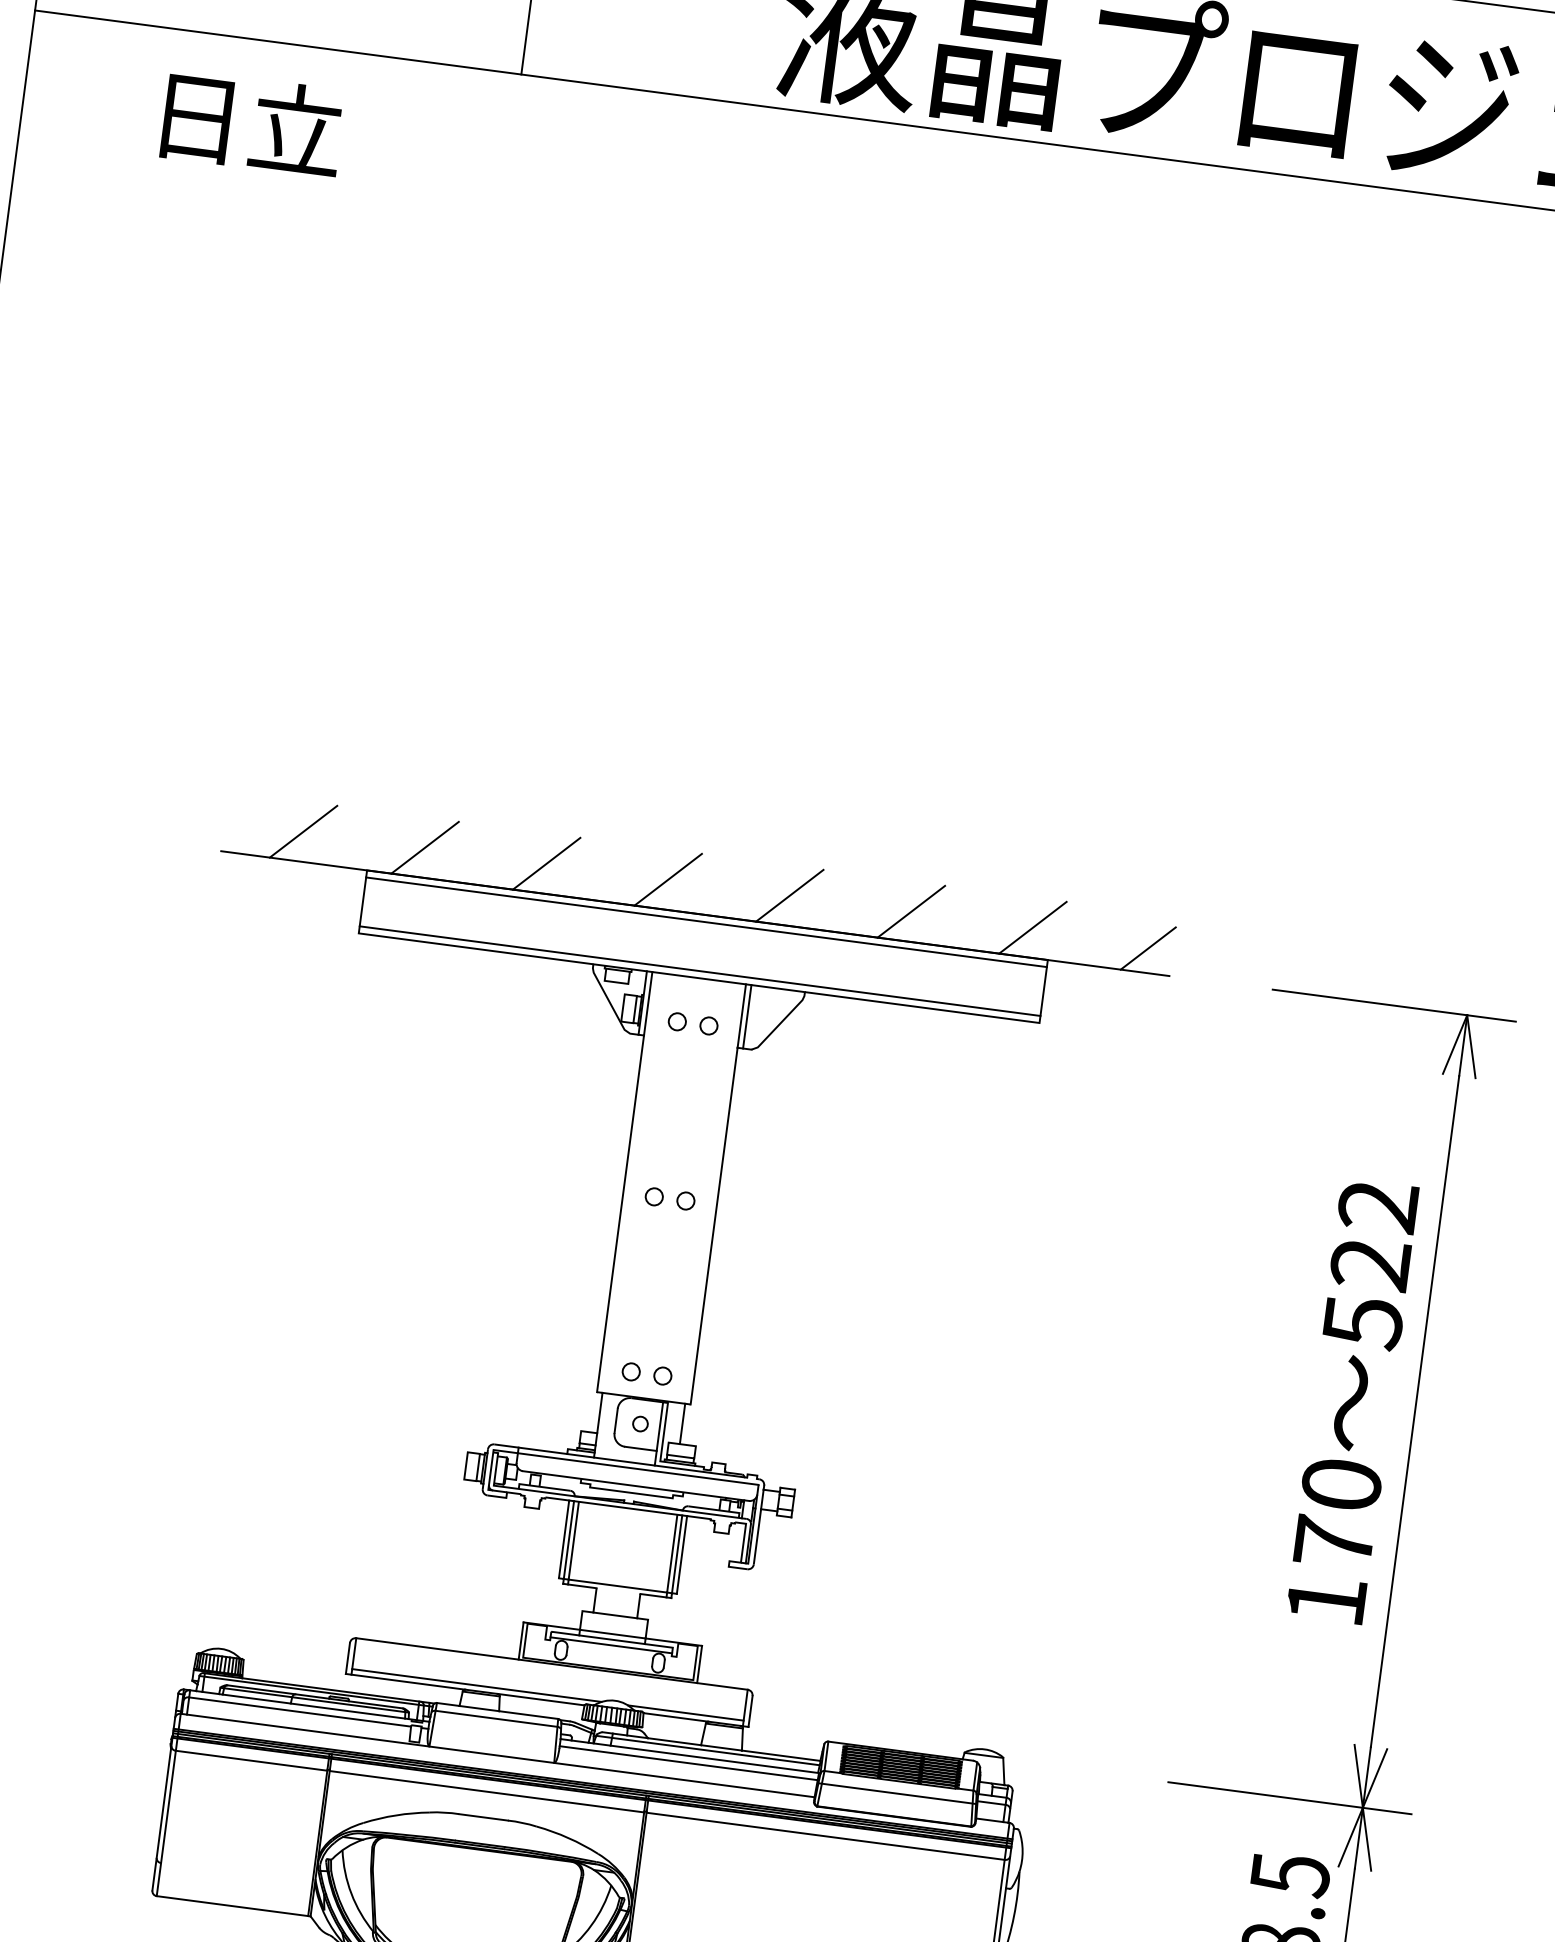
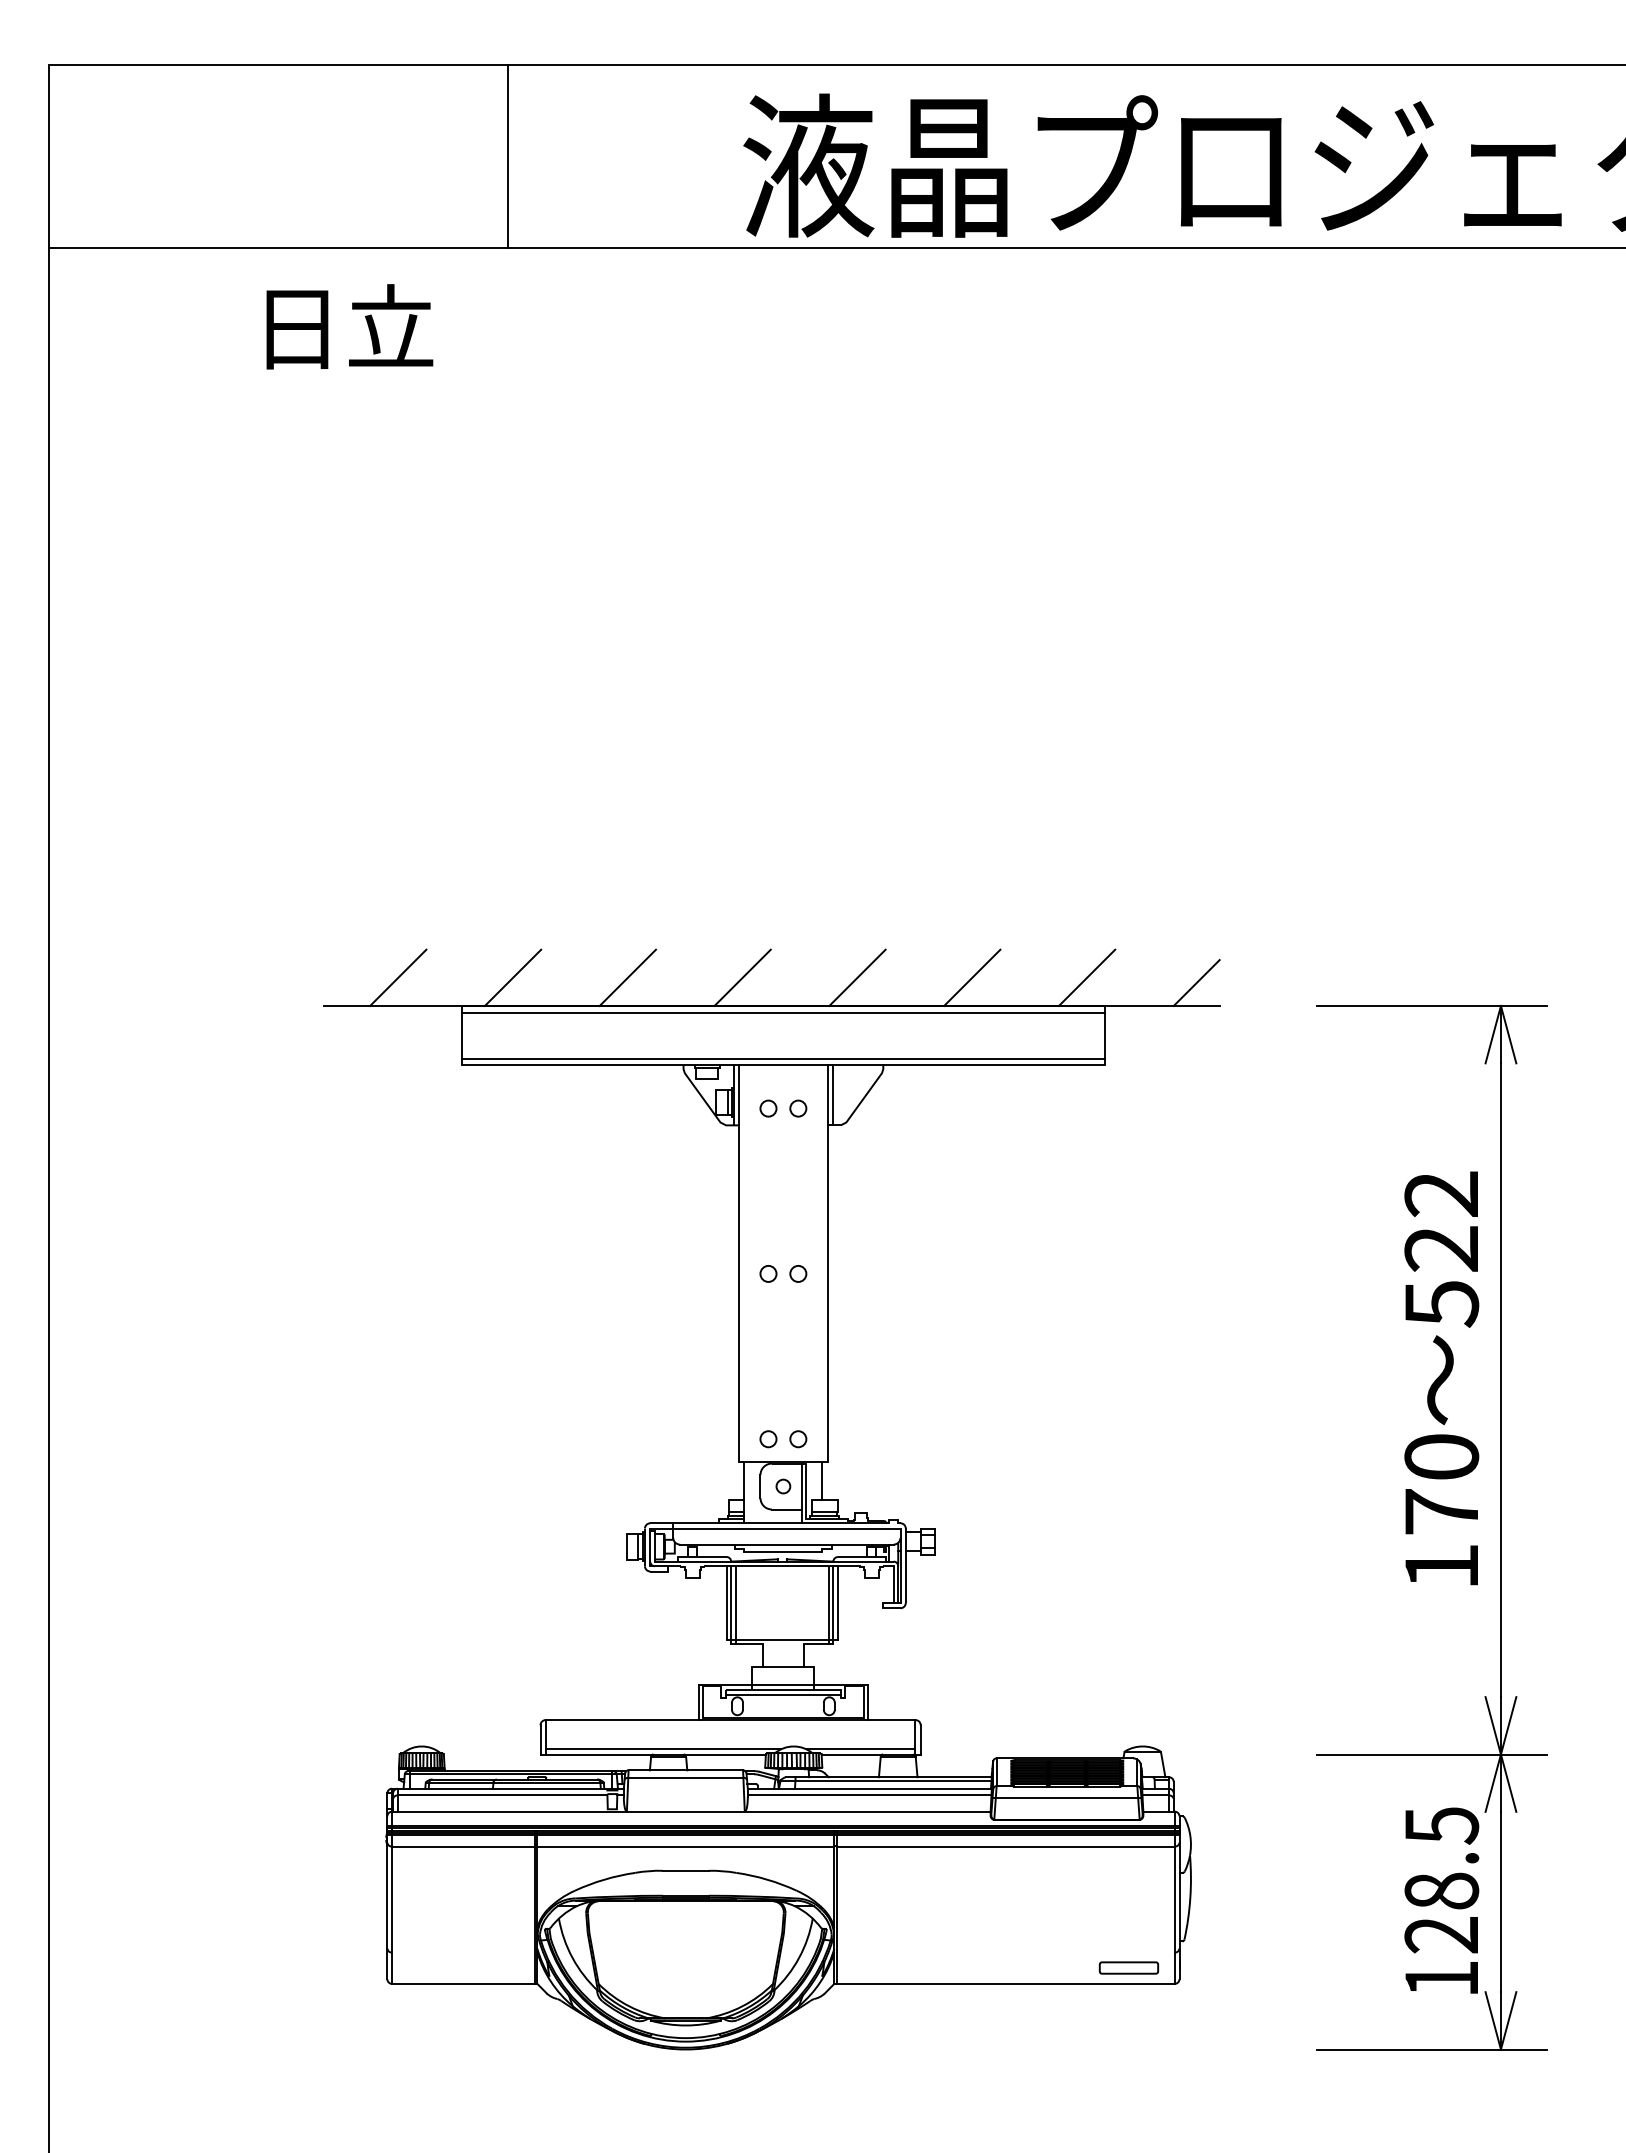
text: (252, 123) -> (349, 326), moved

